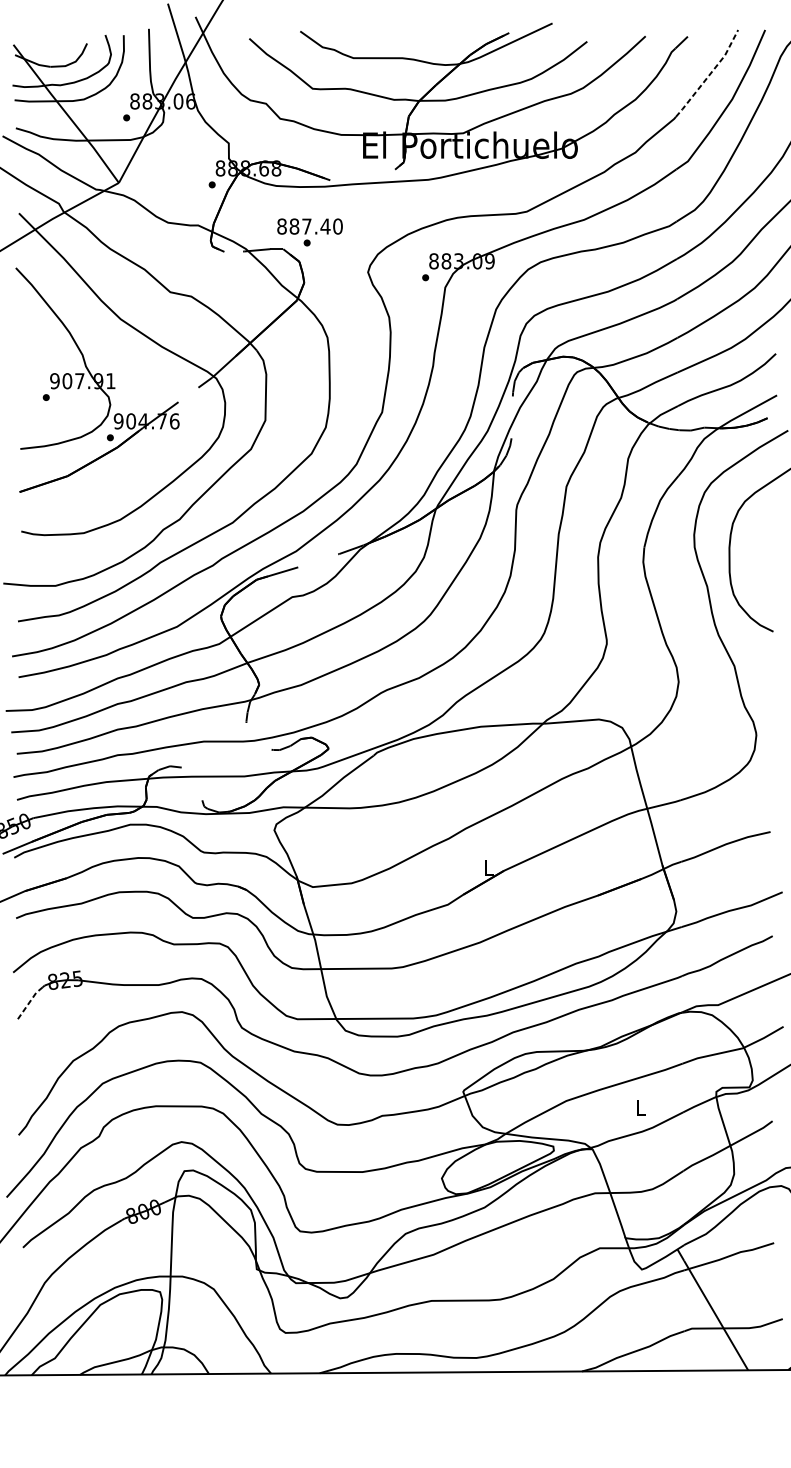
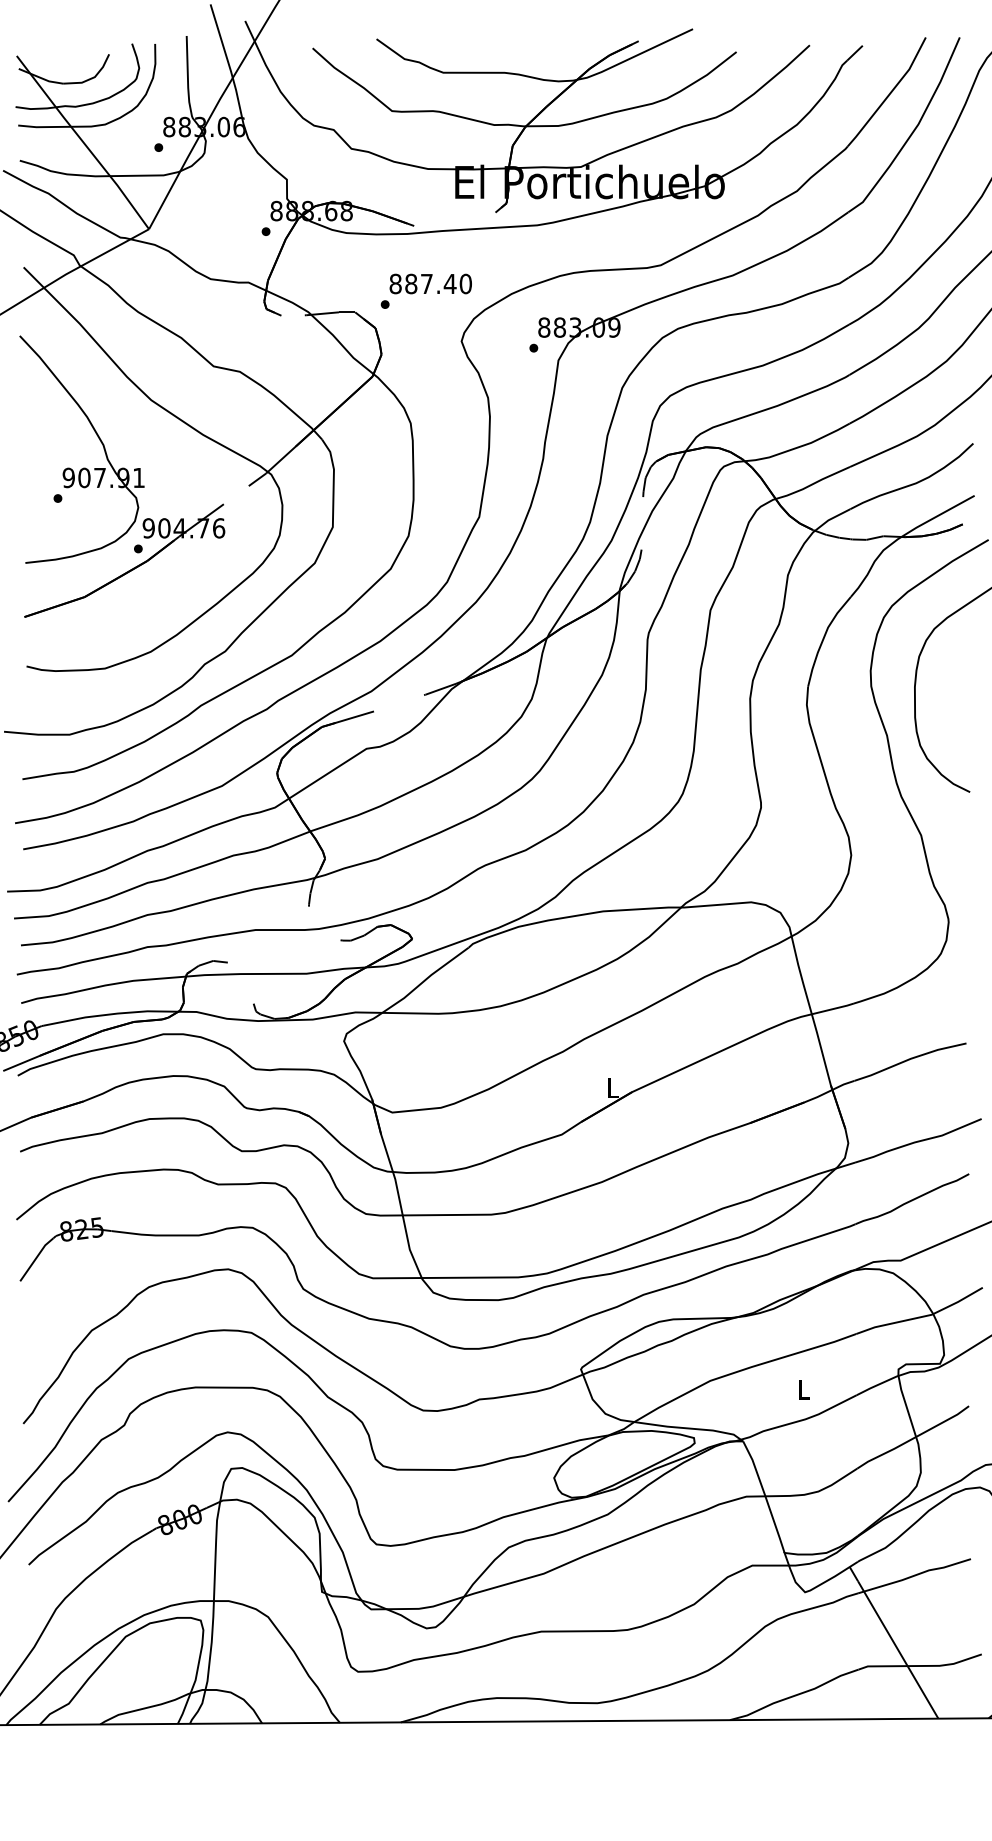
line: (709, 74) -> (890, 93), dashed -> solid
text: (309, 226) -> (430, 283), moved
line: (29, 1003) -> (36, 1258), dashed -> solid

